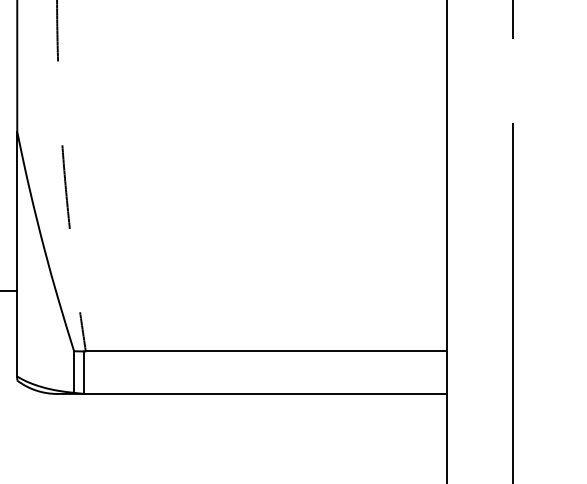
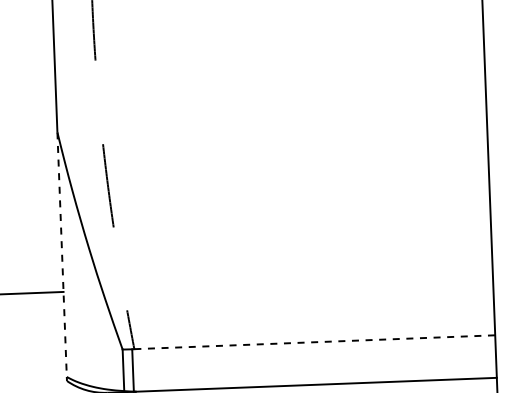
line: (17, 254) -> (62, 255), solid -> dashed
line: (266, 351) -> (314, 342), solid -> dashed

